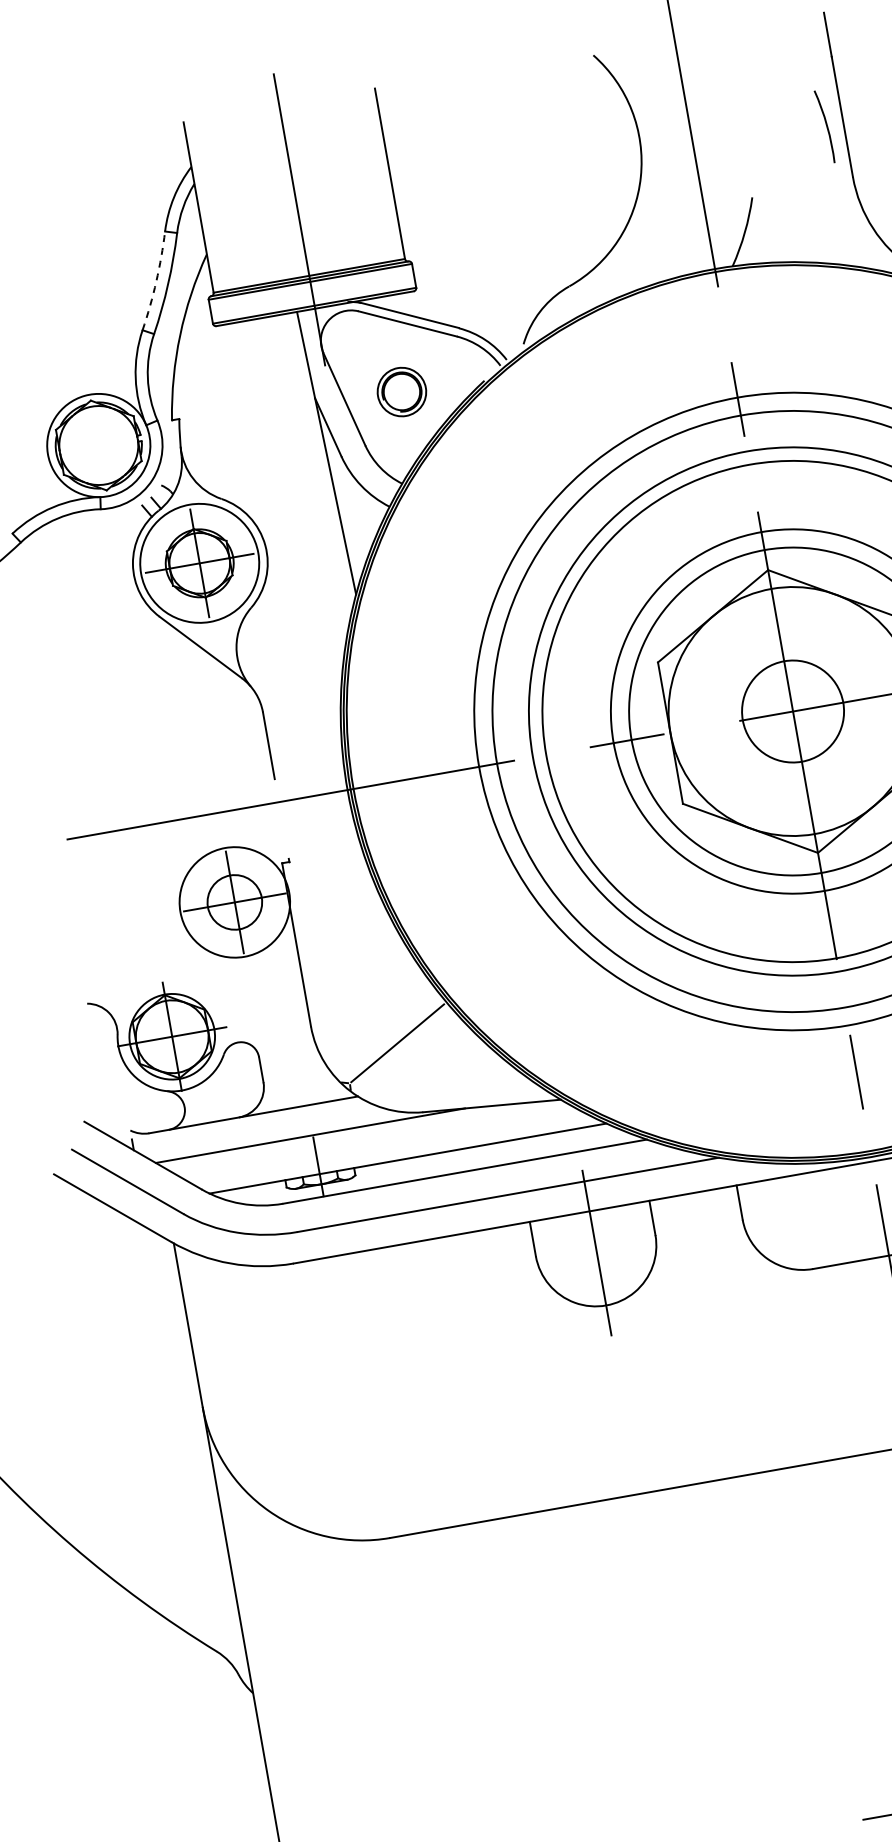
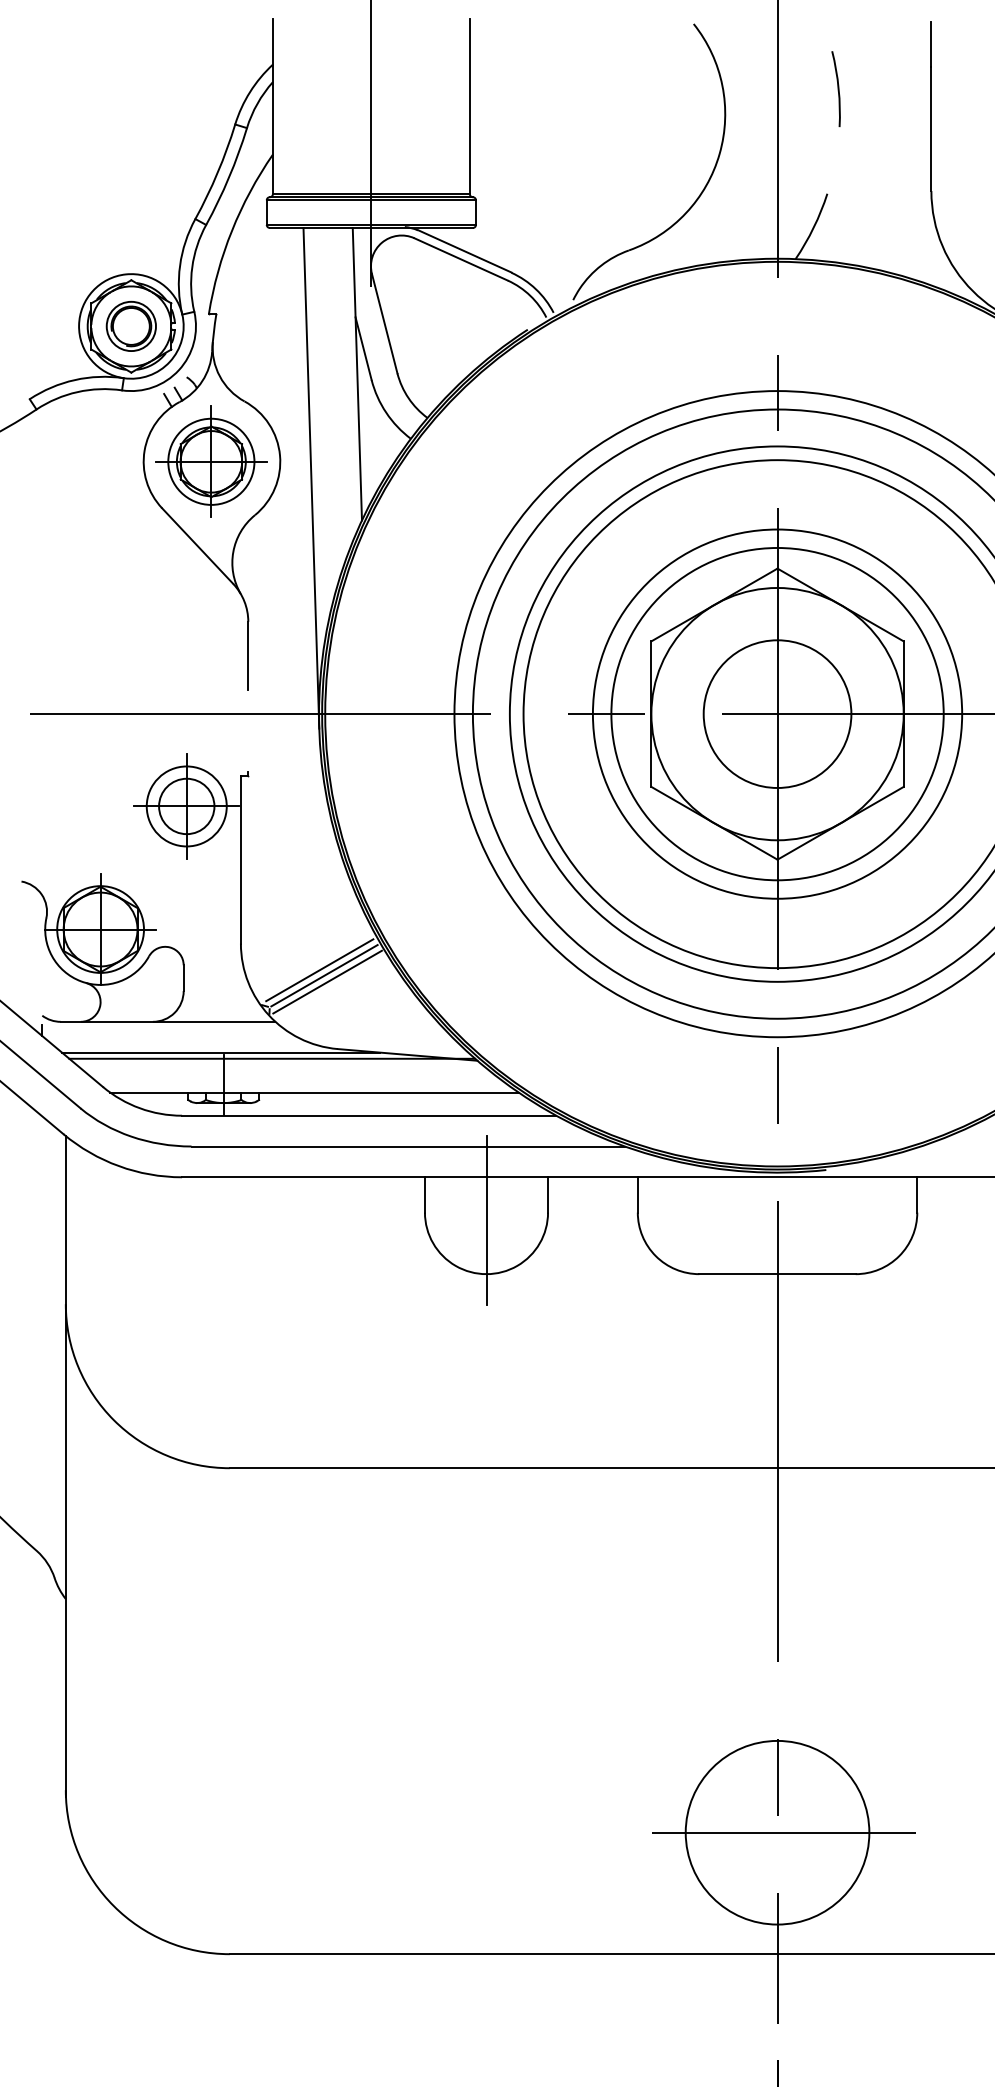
arc: (826, 126) -> (837, 89), moved
arc: (156, 281) -> (217, 172), dashed -> solid
part: (400, 391) -> (130, 325), moved
line: (299, 561) -> (311, 477), added
circle: (199, 563) -> (211, 461), size x0.71
circle: (793, 711) -> (777, 714), size x1.43
circle: (234, 902) -> (186, 806), size x0.71
line: (391, 1039) -> (319, 970), added
line: (401, 1048) -> (327, 981), added
line: (361, 1132) -> (272, 1058), added

